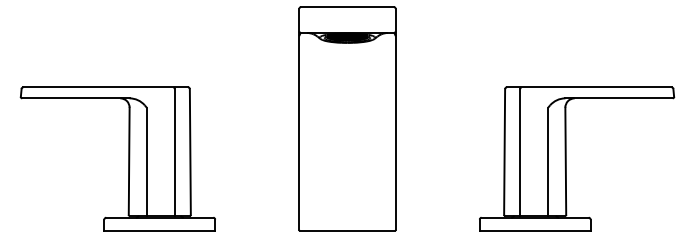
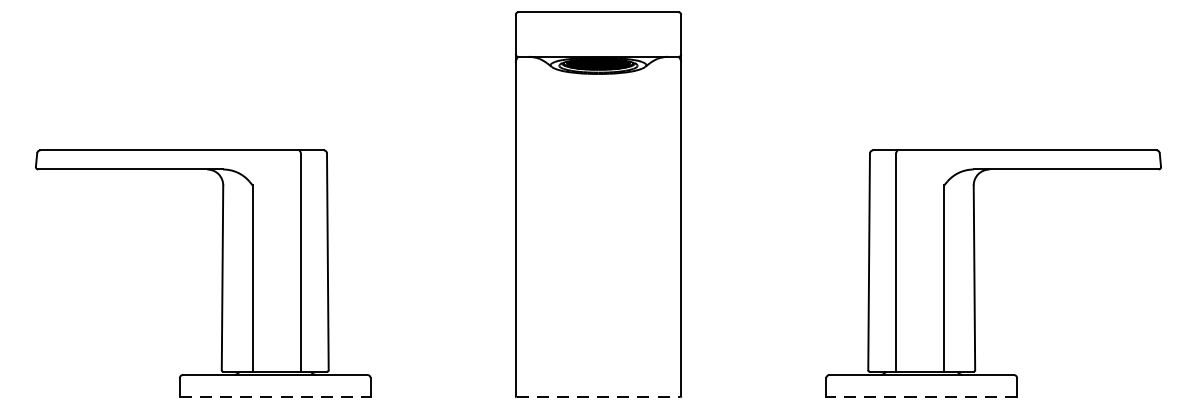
line: (160, 230) -> (276, 397), solid -> dashed
line: (347, 230) -> (598, 397), solid -> dashed
line: (534, 230) -> (920, 397), solid -> dashed

